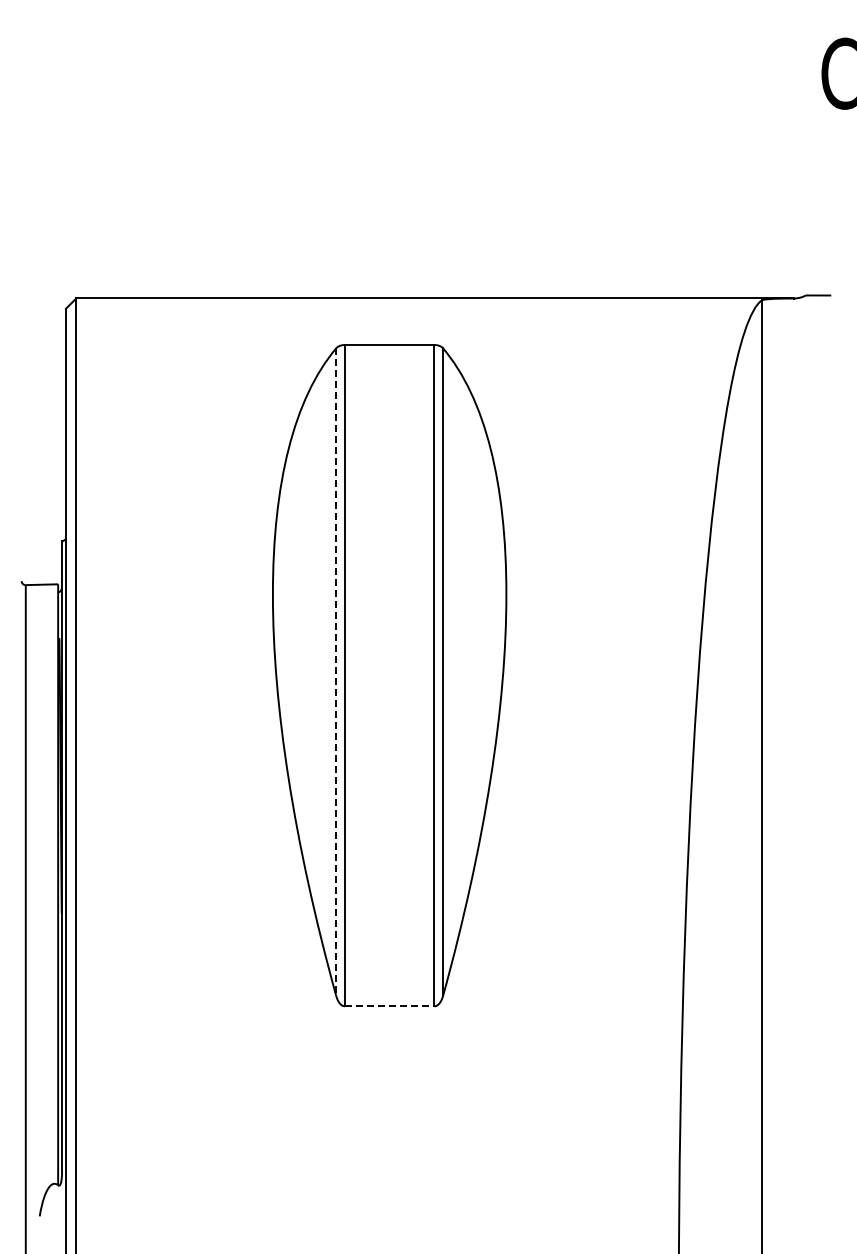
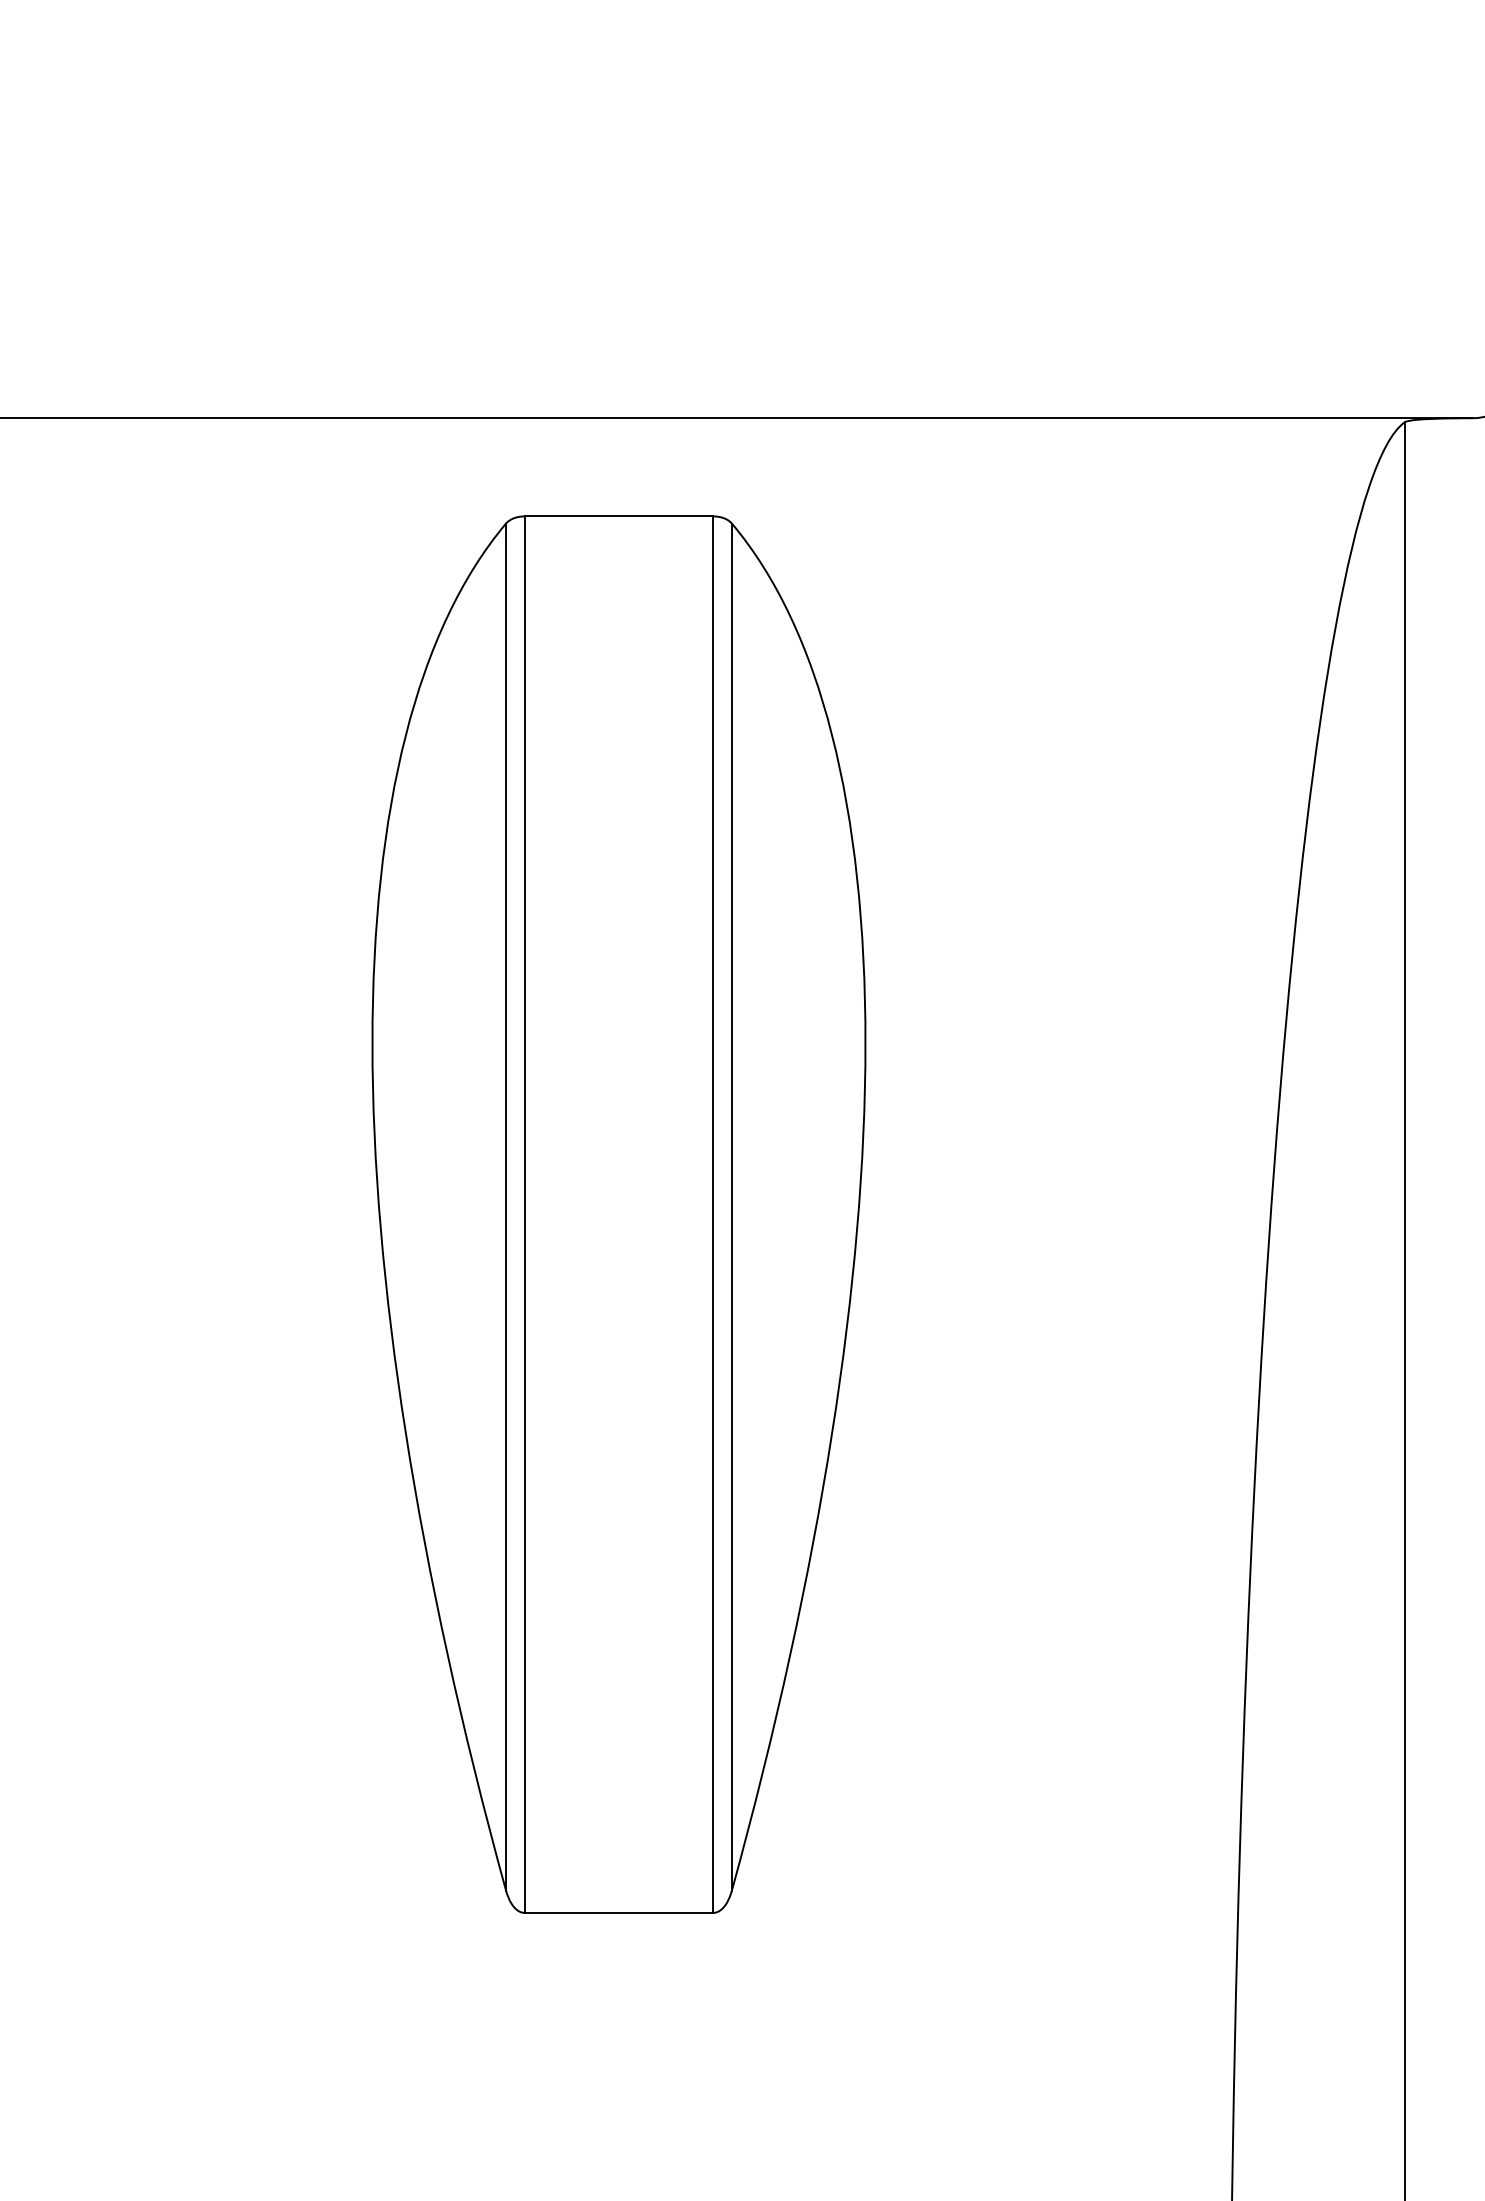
line: (336, 672) -> (506, 1207), dashed -> solid
line: (389, 1006) -> (618, 1913), dashed -> solid

